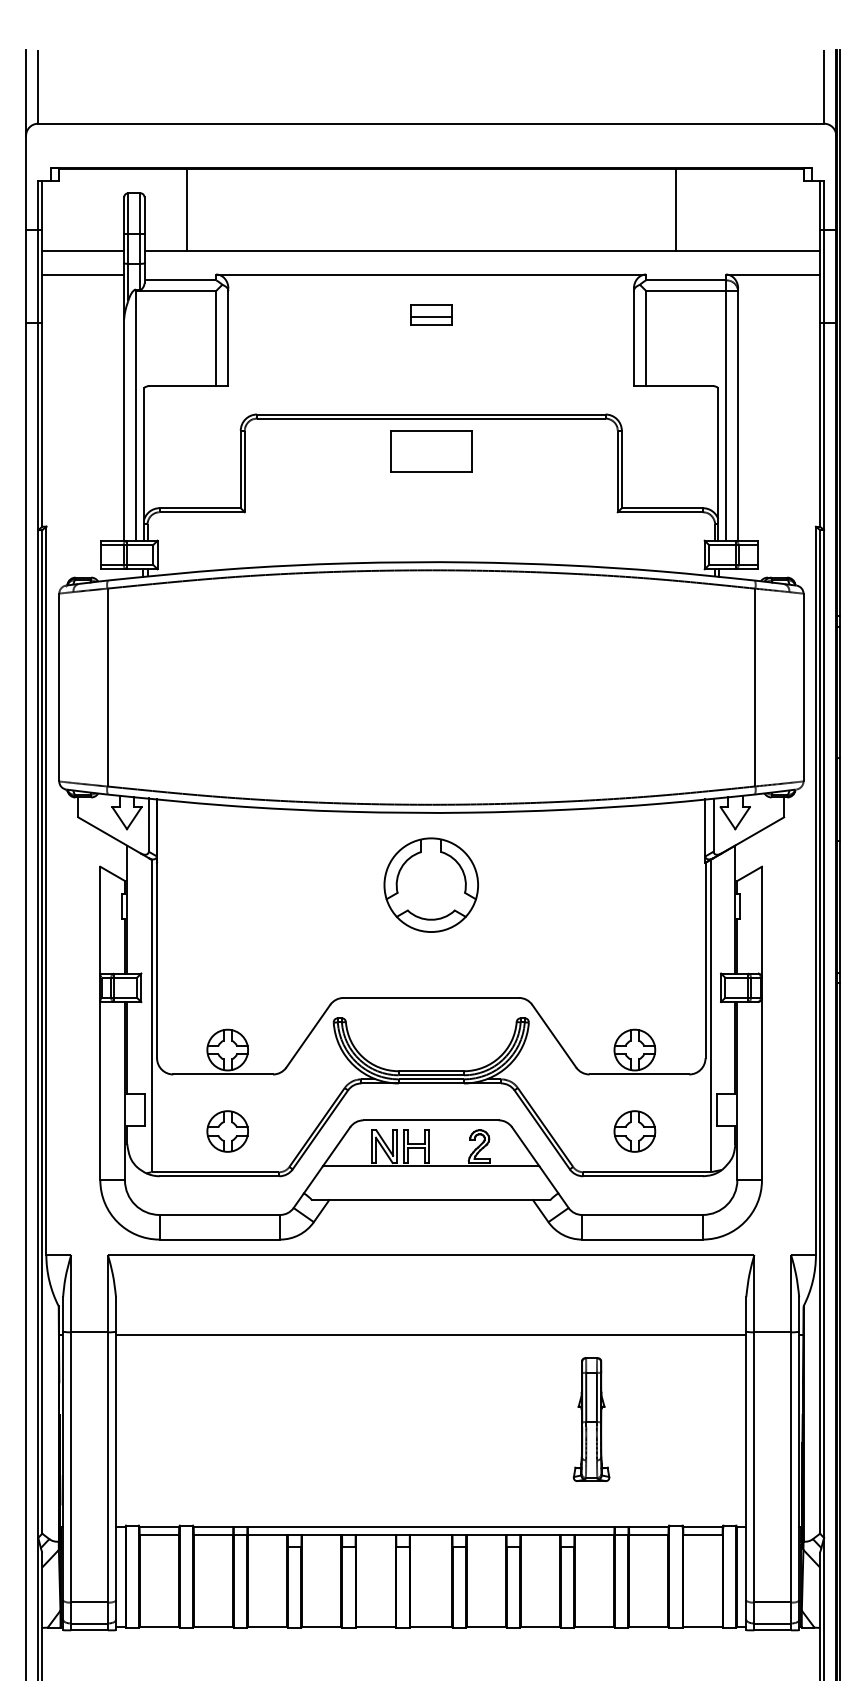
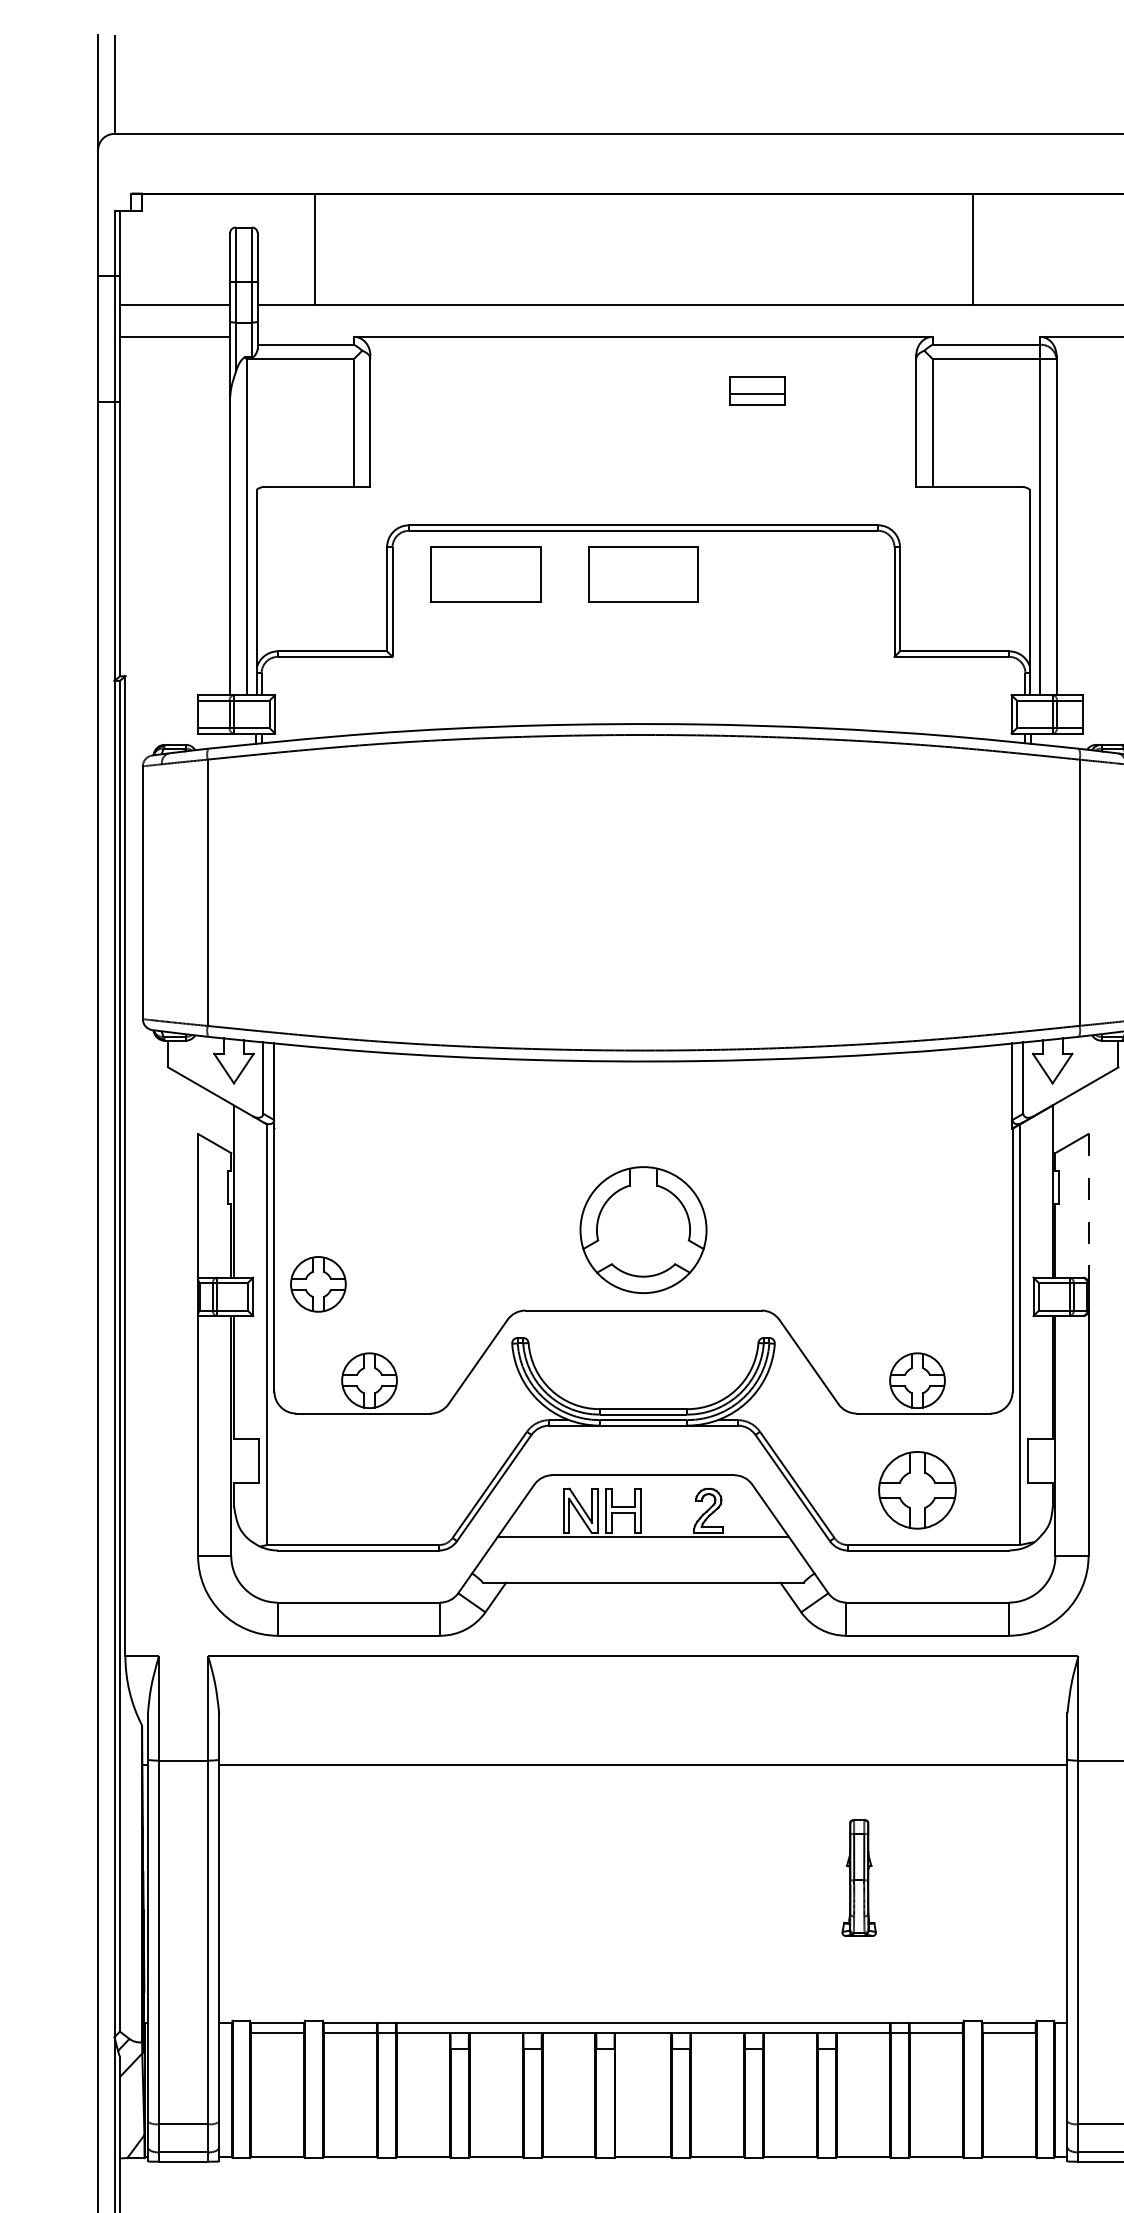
part: (431, 314) -> (758, 390), moved
part: (314, 451) -> (486, 575), added
part: (430, 884) -> (642, 1229), moved
line: (761, 922) -> (1087, 1208), solid -> dashed
part: (227, 1131) -> (318, 1284), moved
part: (634, 1131) -> (917, 1490), size x1.4
part: (591, 1419) -> (859, 1877), size x0.7

